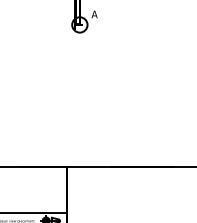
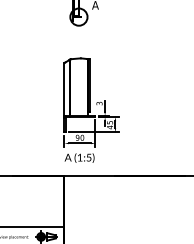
part: (90, 107) -> (90, 109), added

